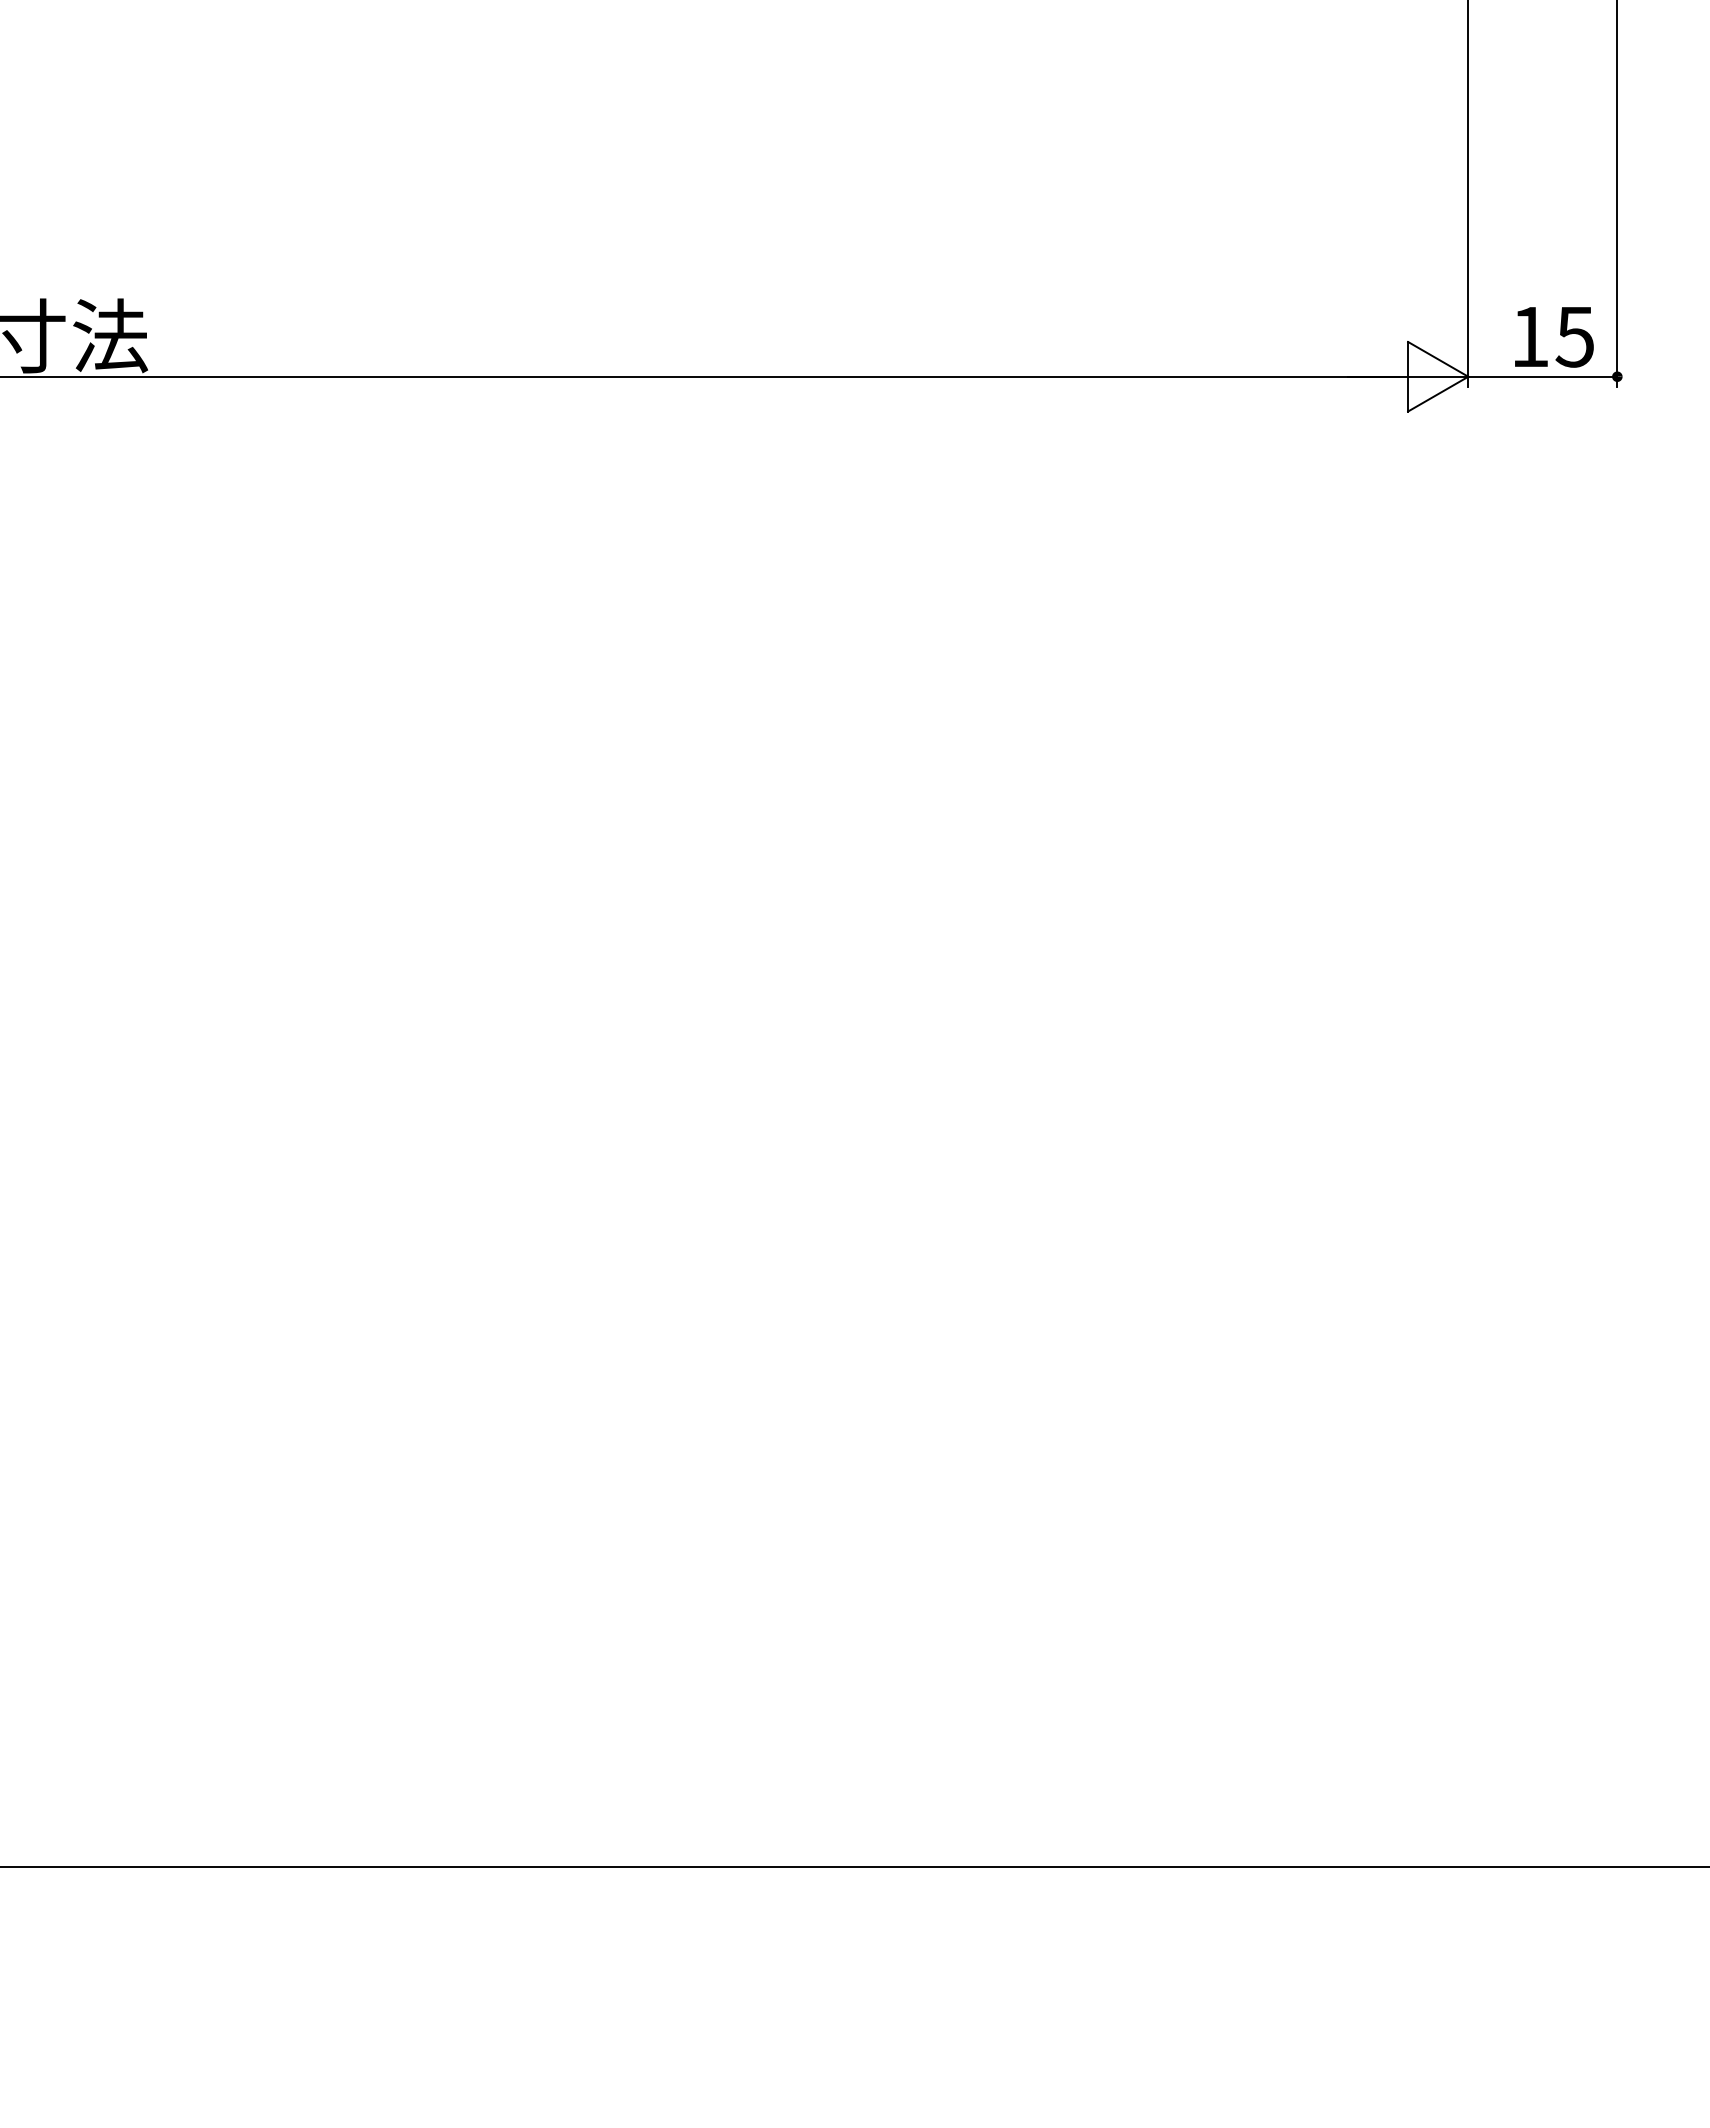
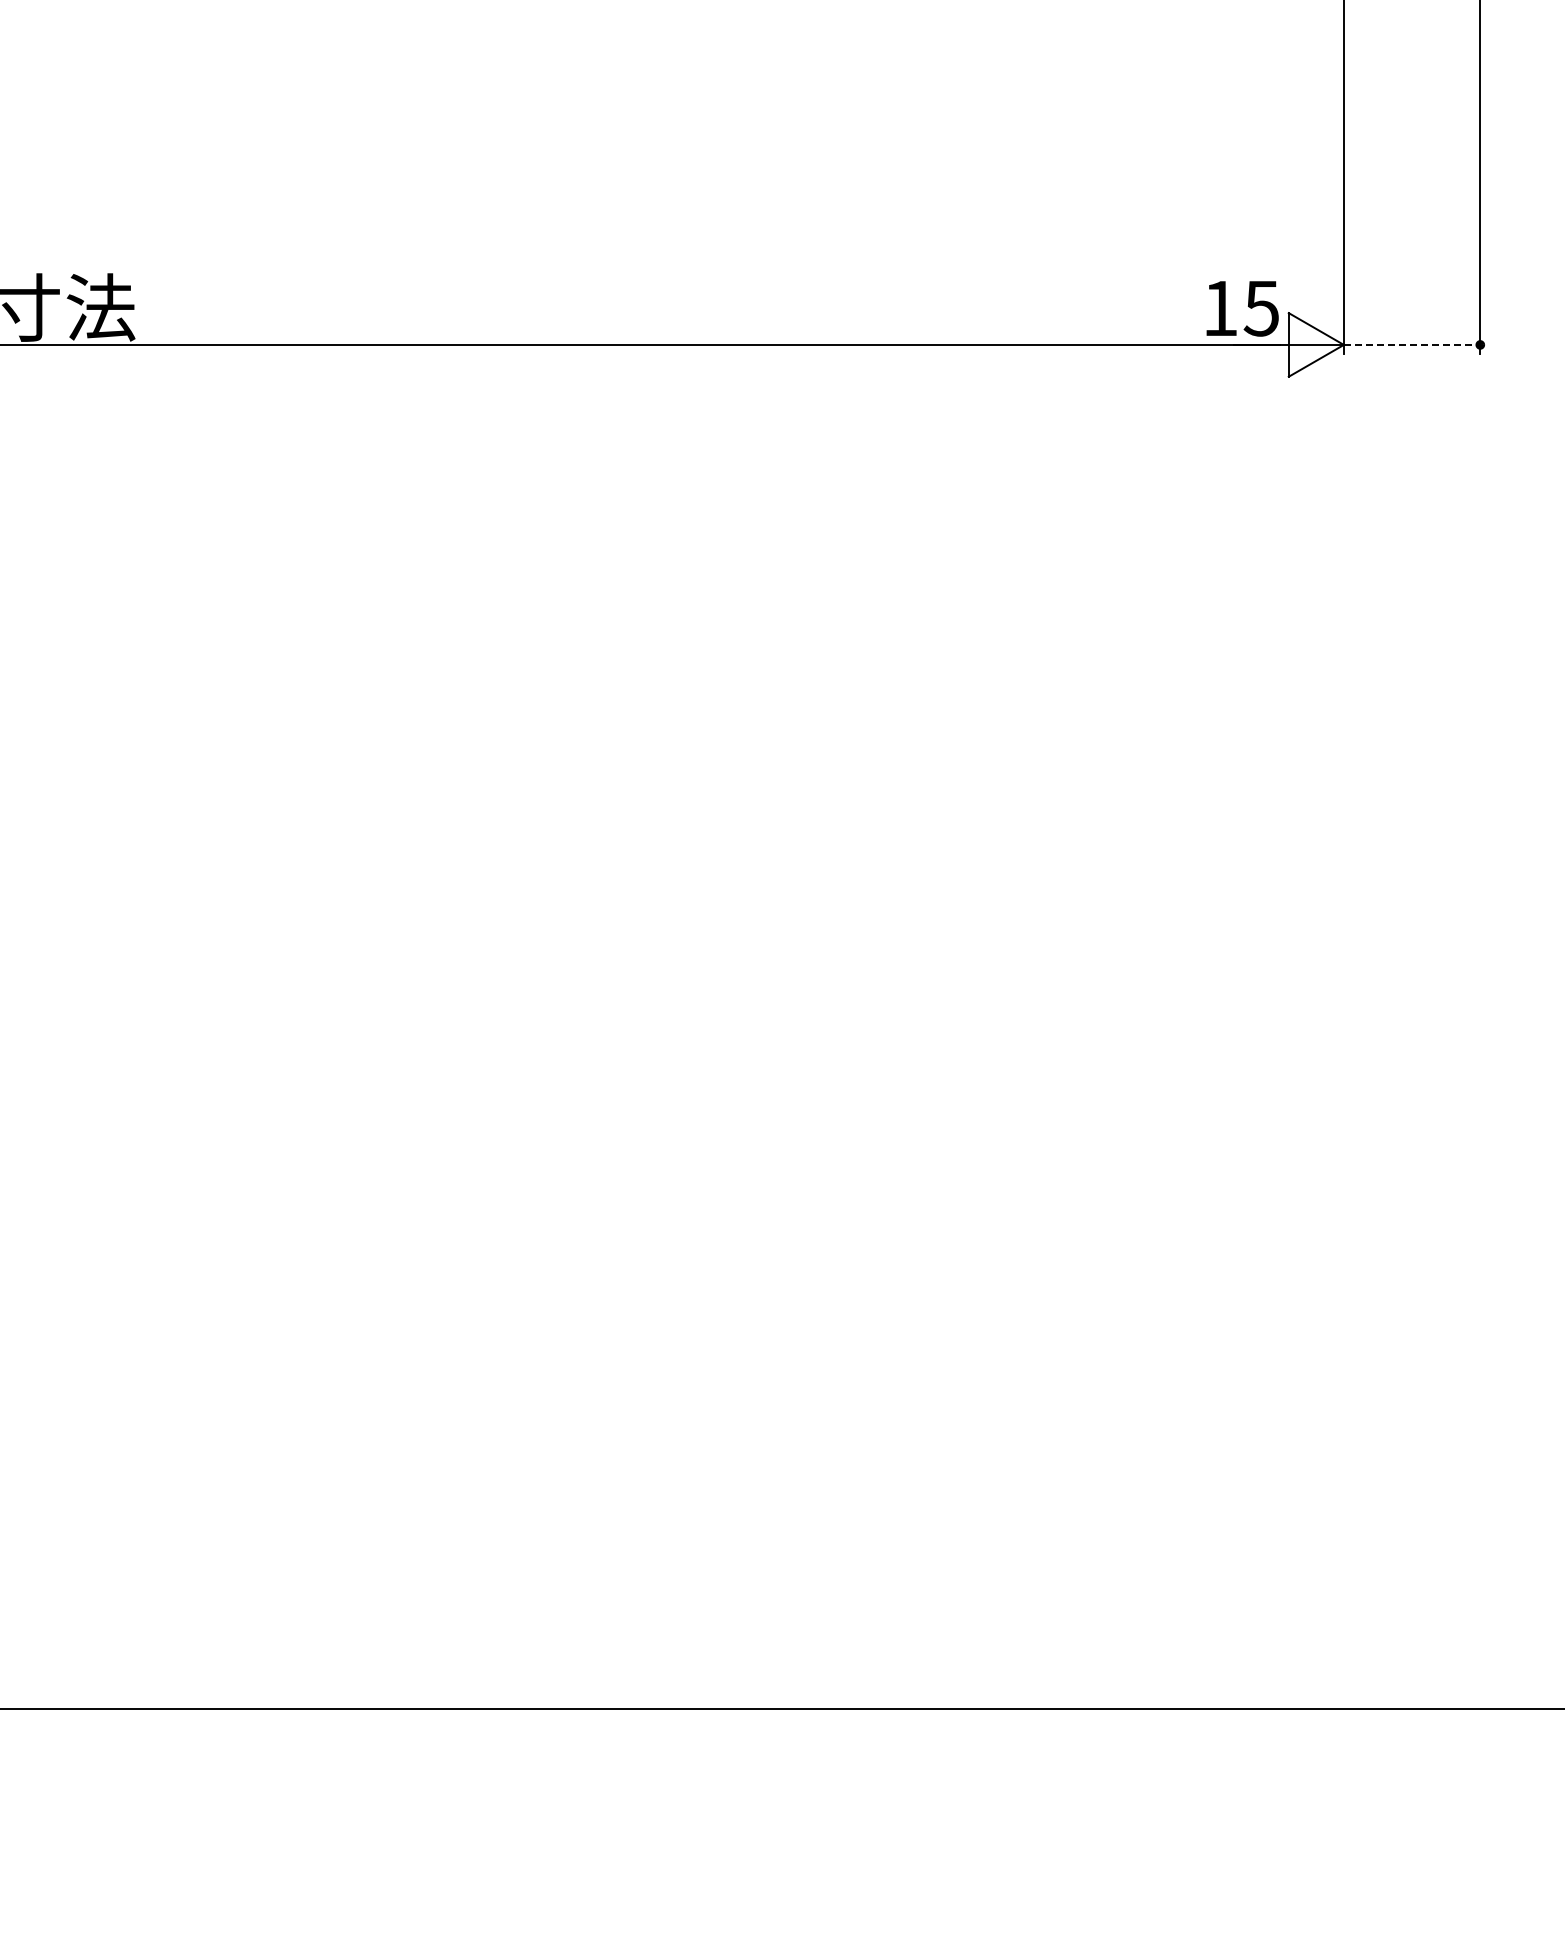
text: (1554, 336) -> (1242, 308), moved
line: (1543, 376) -> (1412, 344), solid -> dashed

